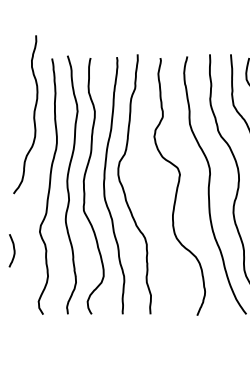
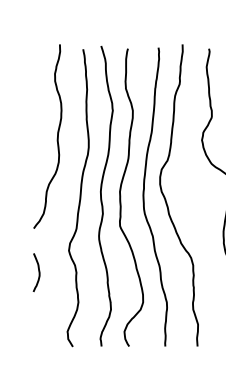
curve: (33, 114) -> (56, 136), moved

